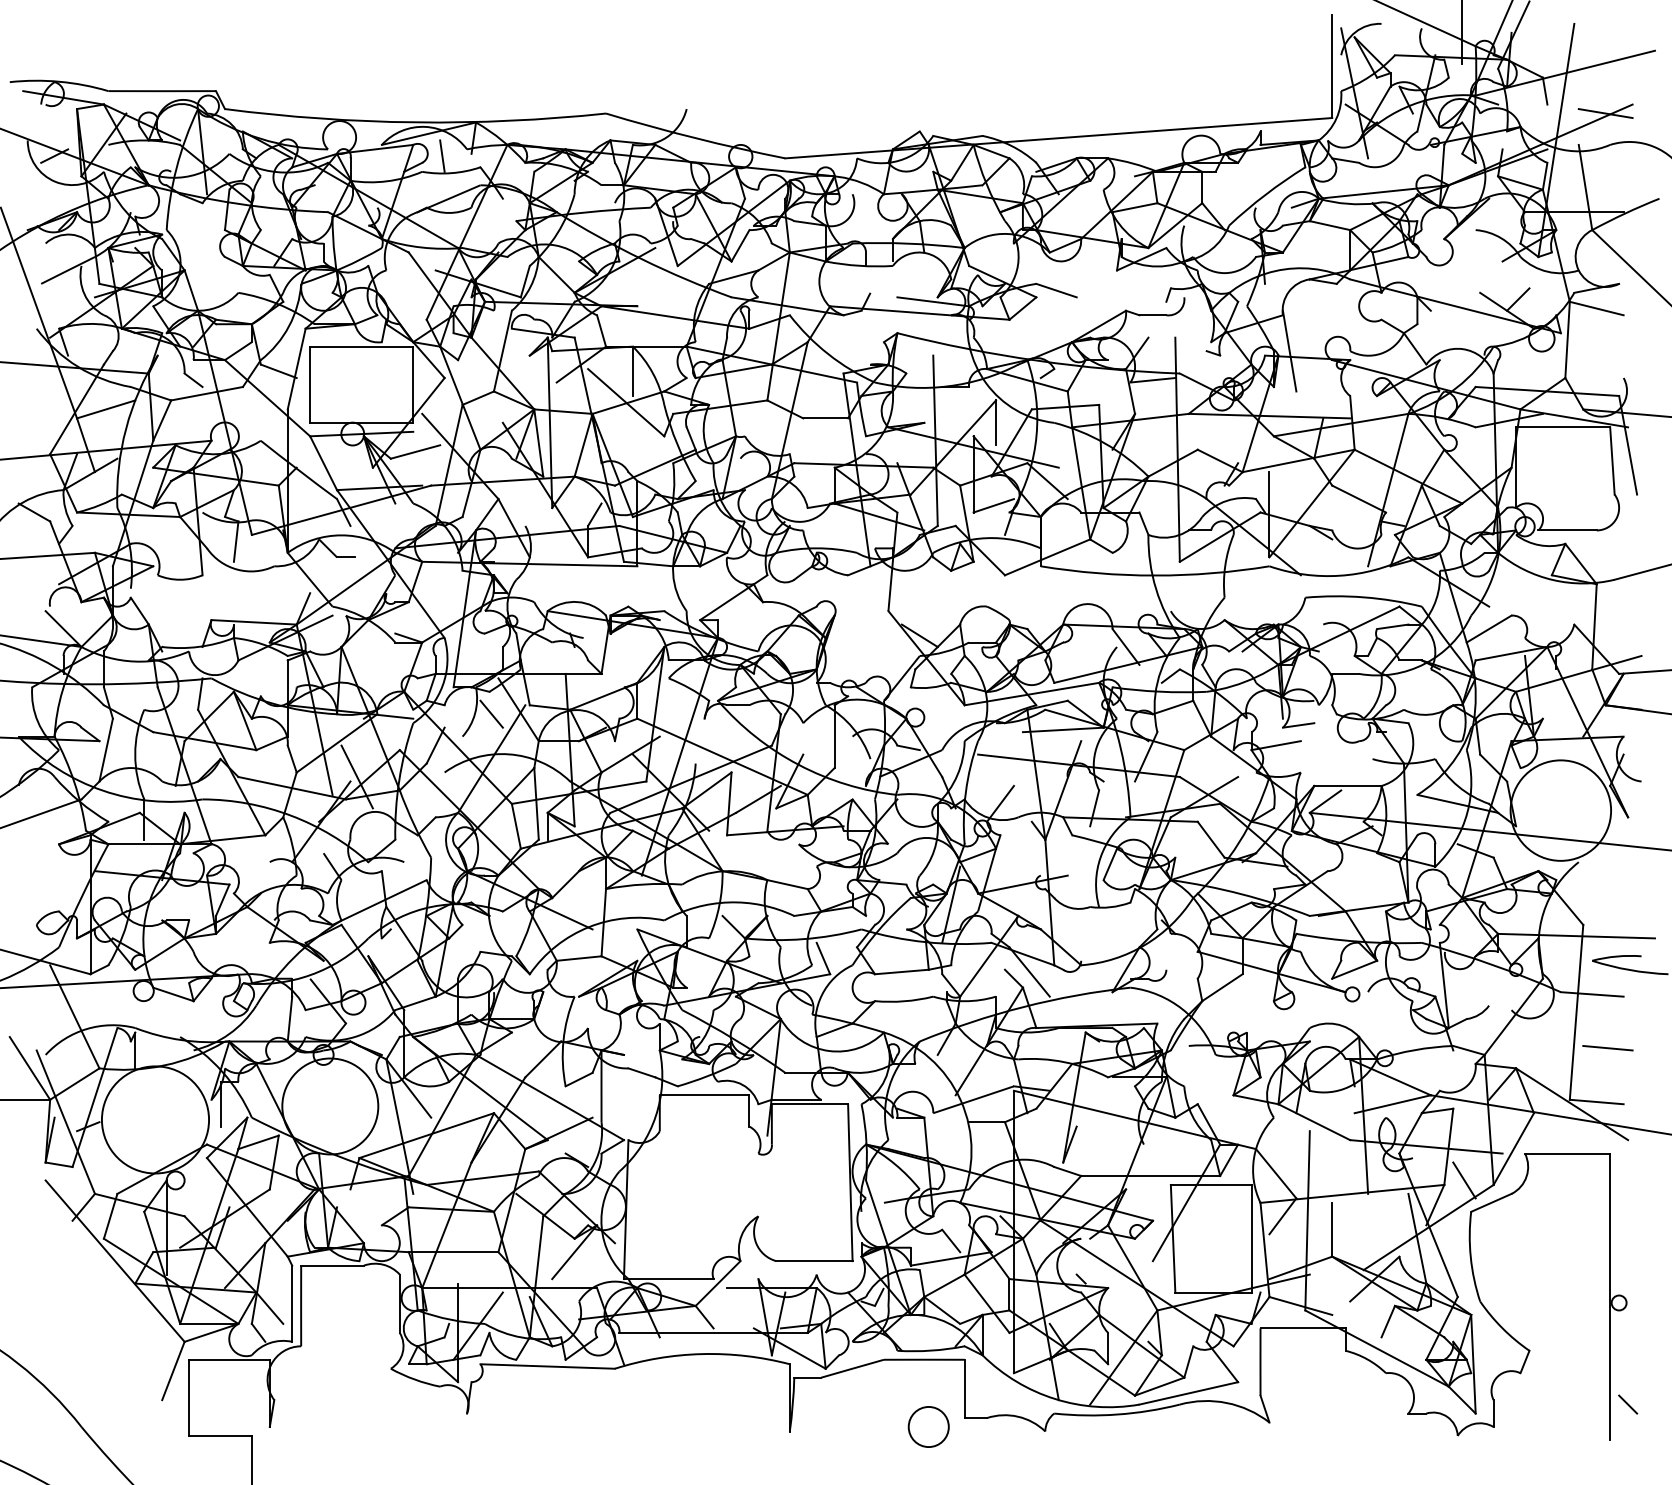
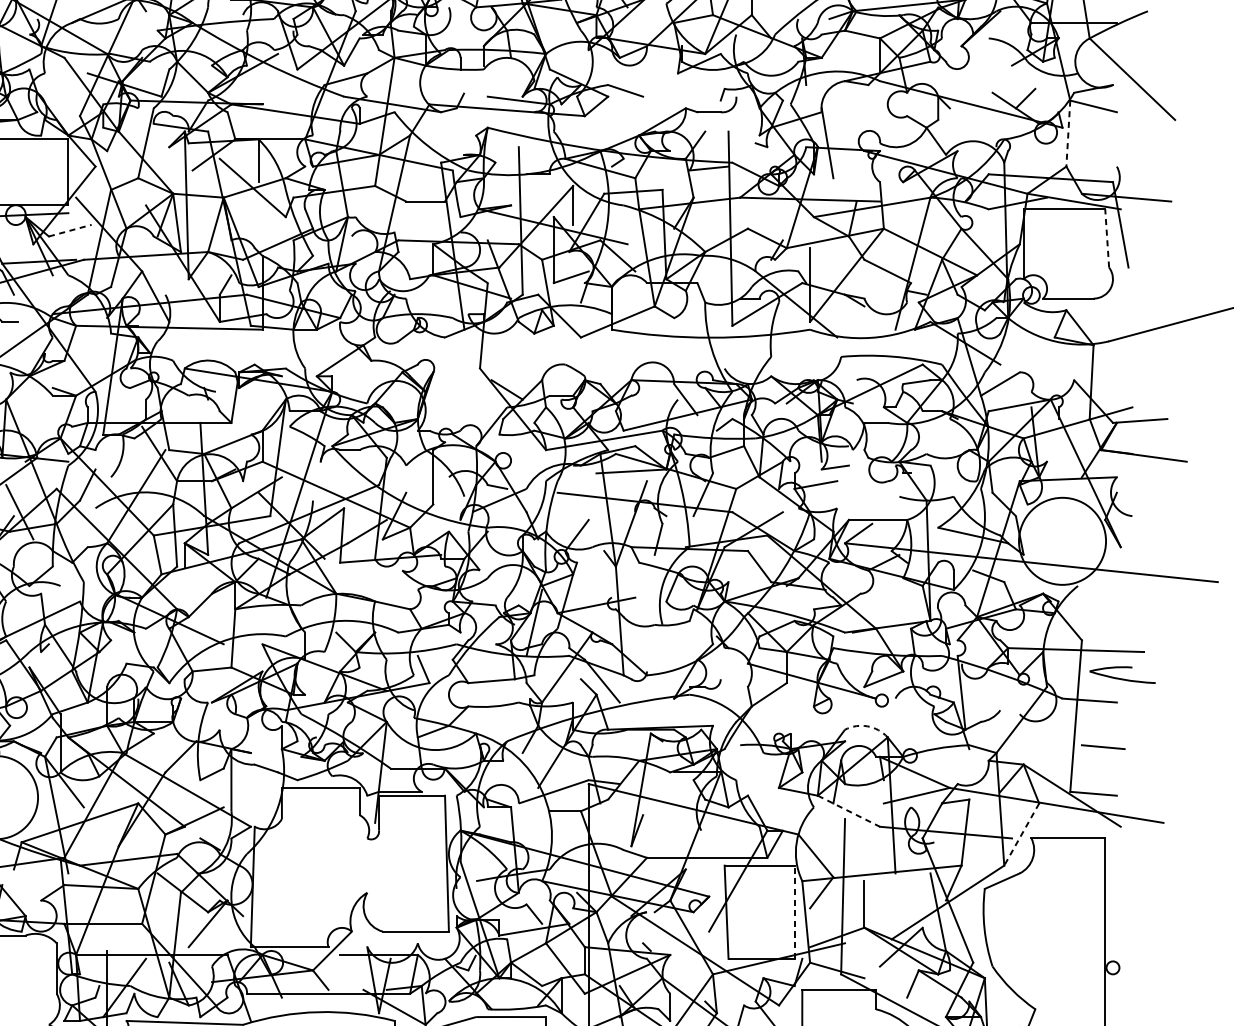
line: (1567, 340) -> (1068, 134), solid -> dashed
line: (415, 452) -> (70, 231), solid -> dashed
line: (1612, 460) -> (1107, 238), solid -> dashed
line: (491, 713) -> (136, 457), removed
arc: (1335, 1024) -> (867, 726), solid -> dashed
line: (1314, 1122) -> (849, 811), solid -> dashed
line: (1513, 1149) -> (1021, 834), solid -> dashed
line: (1464, 1180) -> (979, 861), removed
line: (1251, 1238) -> (794, 912), solid -> dashed

